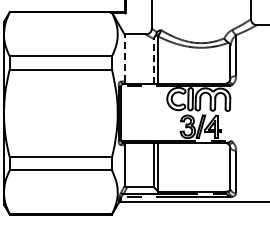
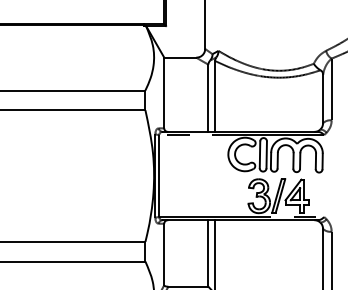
line: (124, 58) -> (164, 93), dashed -> solid
line: (153, 61) -> (207, 98), dashed -> solid

